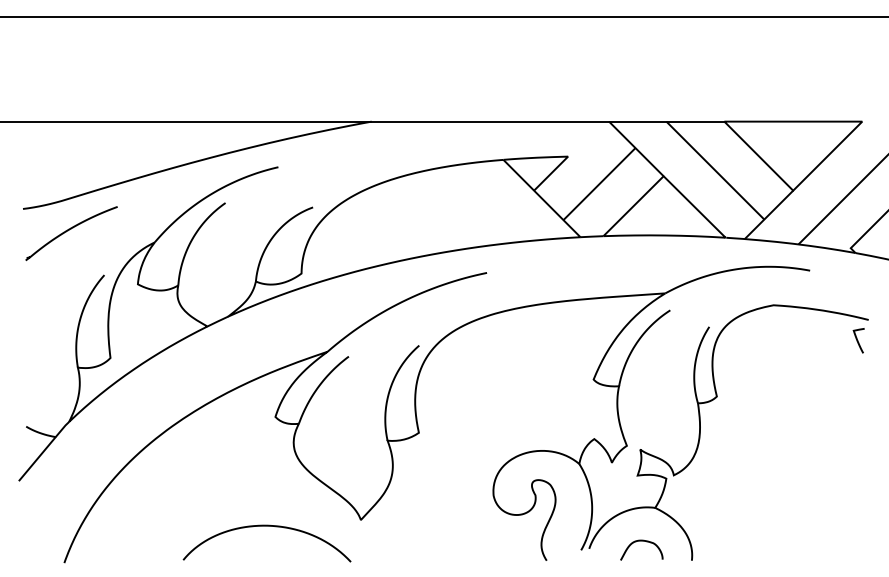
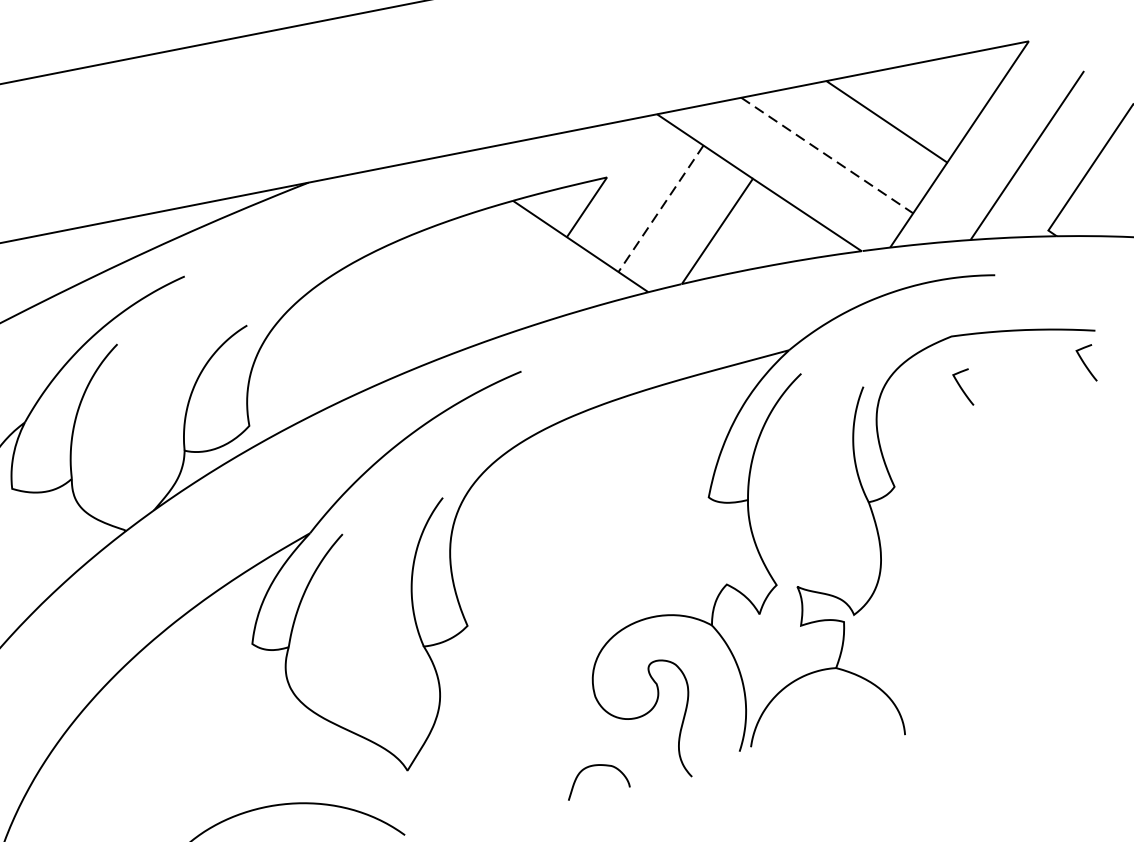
line: (715, 170) -> (827, 155), solid -> dashed
line: (599, 184) -> (661, 209), solid -> dashed
curve: (774, 340) -> (962, 387), added
curve: (641, 541) -> (593, 766), moved

